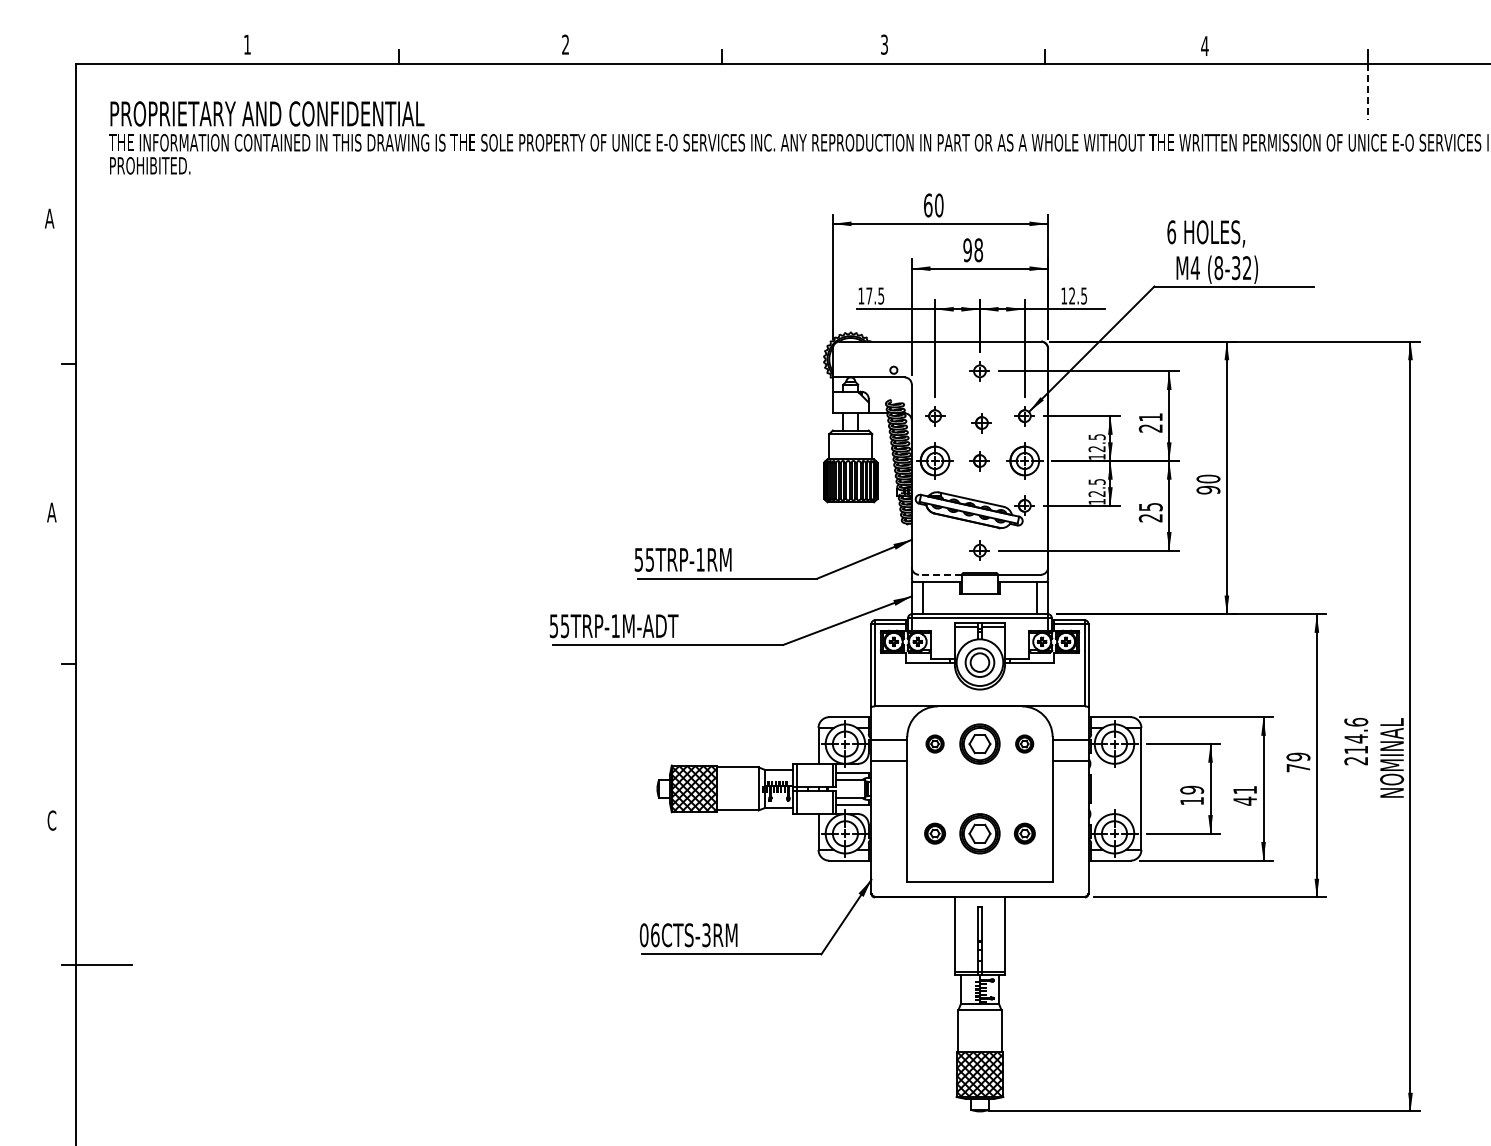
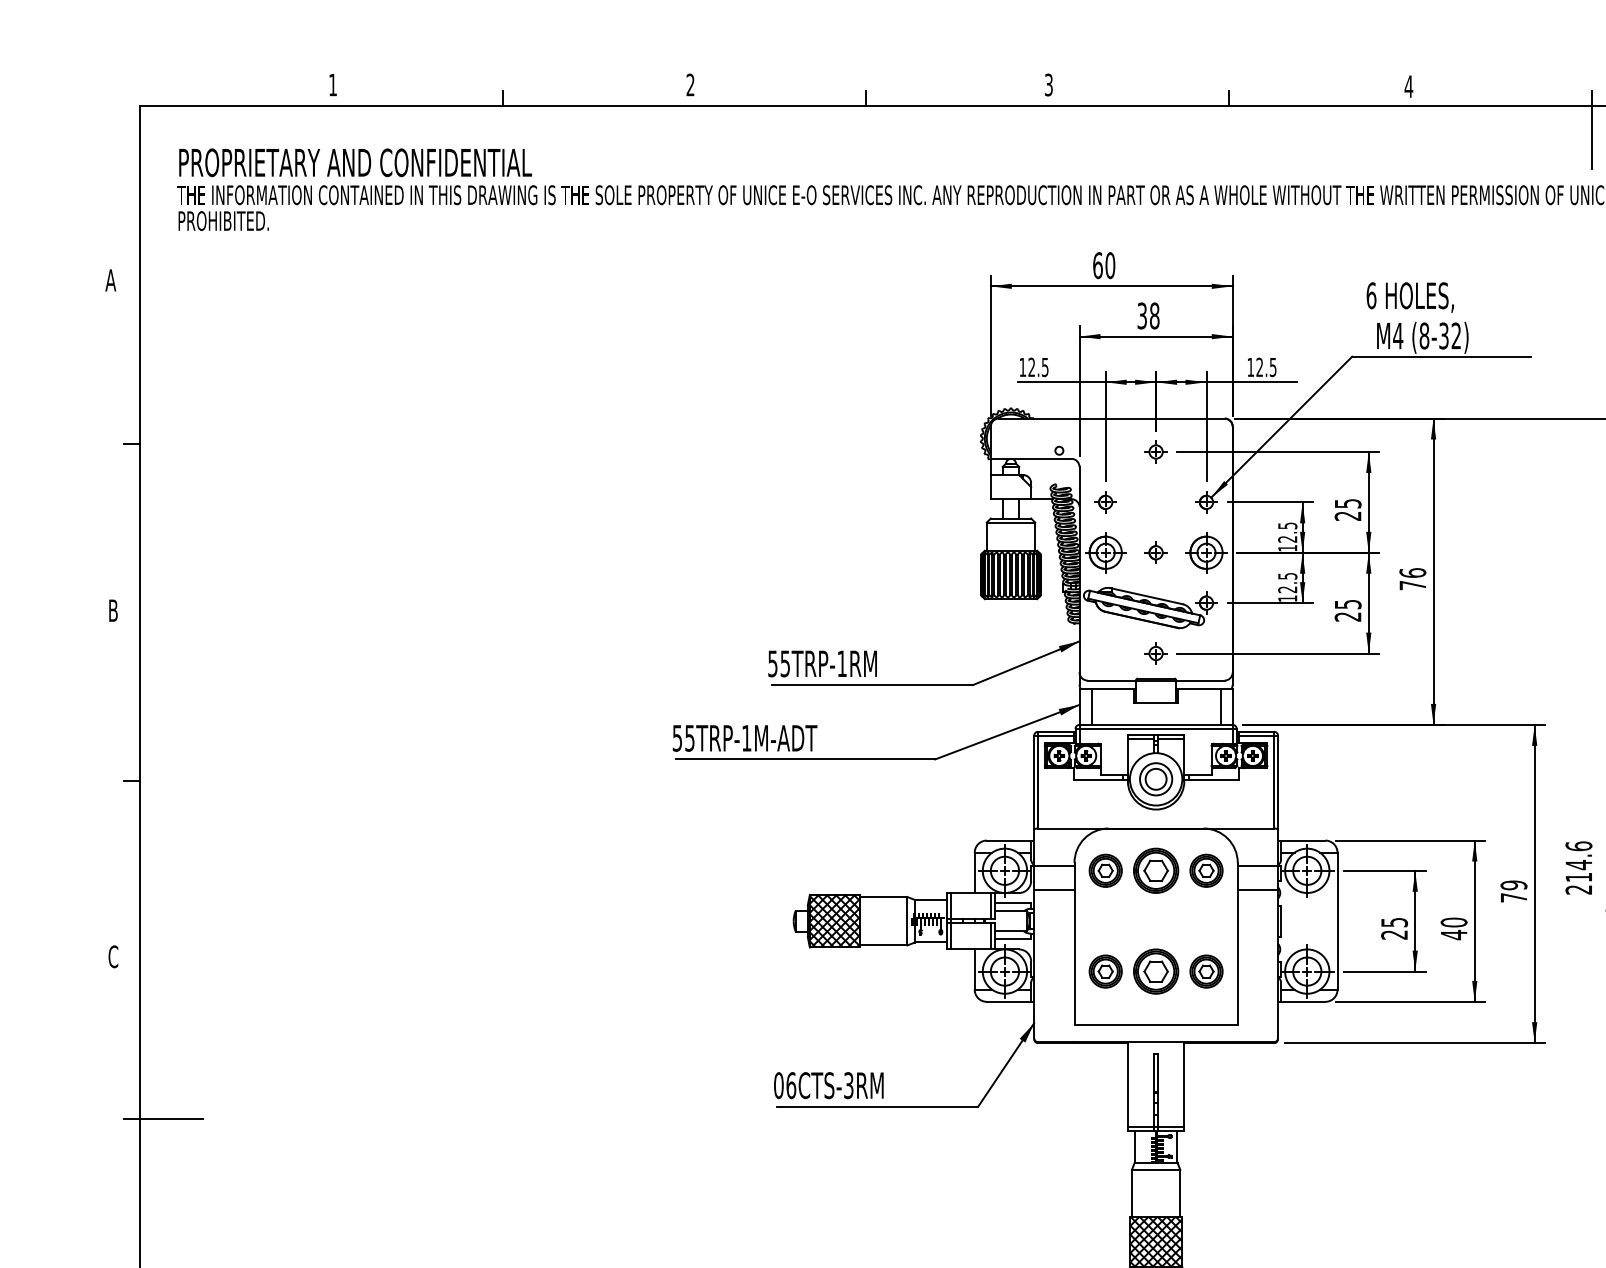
line: (1367, 91) -> (1591, 137), dashed -> solid
text: (967, 249) -> (1142, 315), 98 -> 38
text: (869, 295) -> (1032, 366), 17.5 -> 12.5
text: (1150, 417) -> (1347, 503), 21 -> 25
part: (981, 423) -> (1157, 510), removed
text: (1208, 484) -> (1412, 579), 90 -> 76
text: (51, 512) -> (112, 610), A -> B
line: (940, 574) -> (1111, 680), dashed -> solid
part: (934, 743) -> (1105, 870), size x1.67
part: (1024, 743) -> (1206, 870), size x1.67
text: (1245, 789) -> (1454, 921), 41 -> 40
text: (1191, 795) -> (1393, 928), 19 -> 25
part: (934, 833) -> (1105, 971), size x1.43
part: (1024, 833) -> (1206, 971), size x1.43

